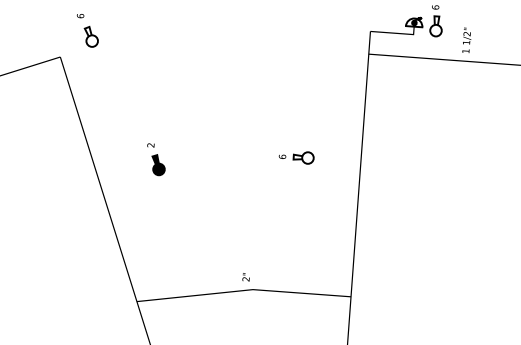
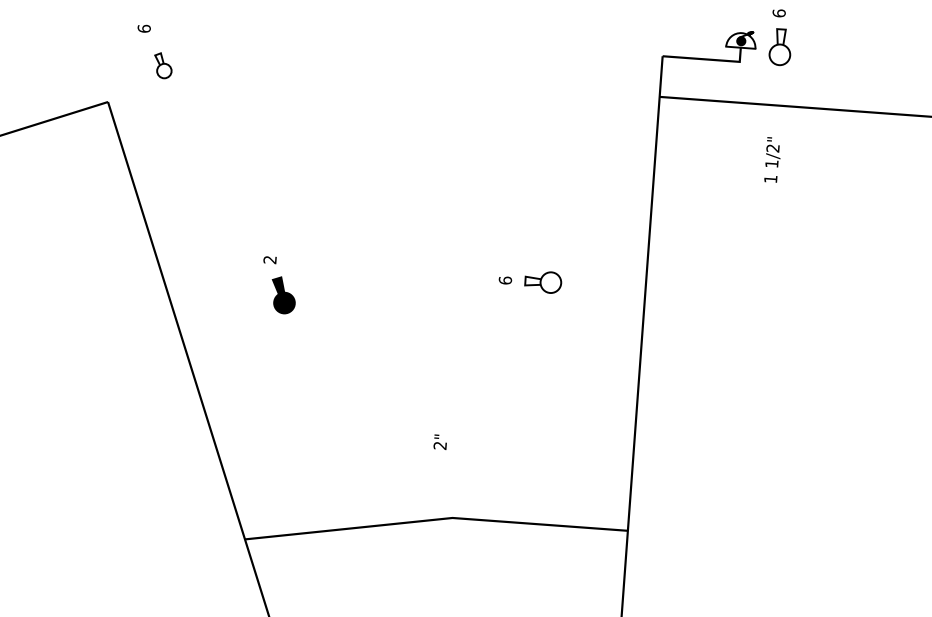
part: (90, 36) -> (161, 65), size x0.7
text: (466, 39) -> (771, 158), moved
text: (245, 277) -> (439, 442), moved

